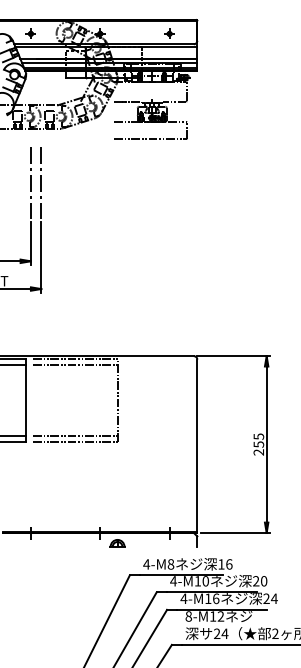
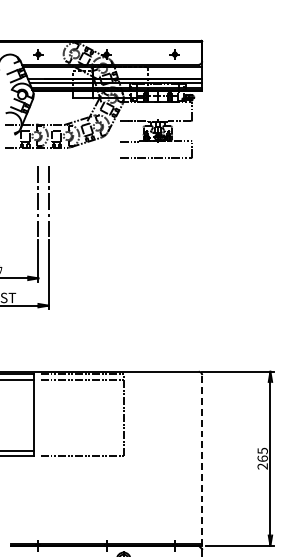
line: (75, 436) -> (82, 450), removed
text: (258, 444) -> (262, 458), 255 -> 265
line: (197, 446) -> (202, 460), solid -> dashed

